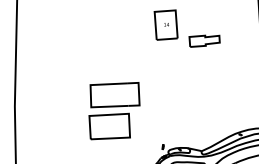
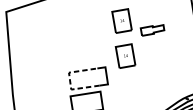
part: (165, 70) -> (125, 55), added
line: (90, 95) -> (69, 80), solid -> dashed

